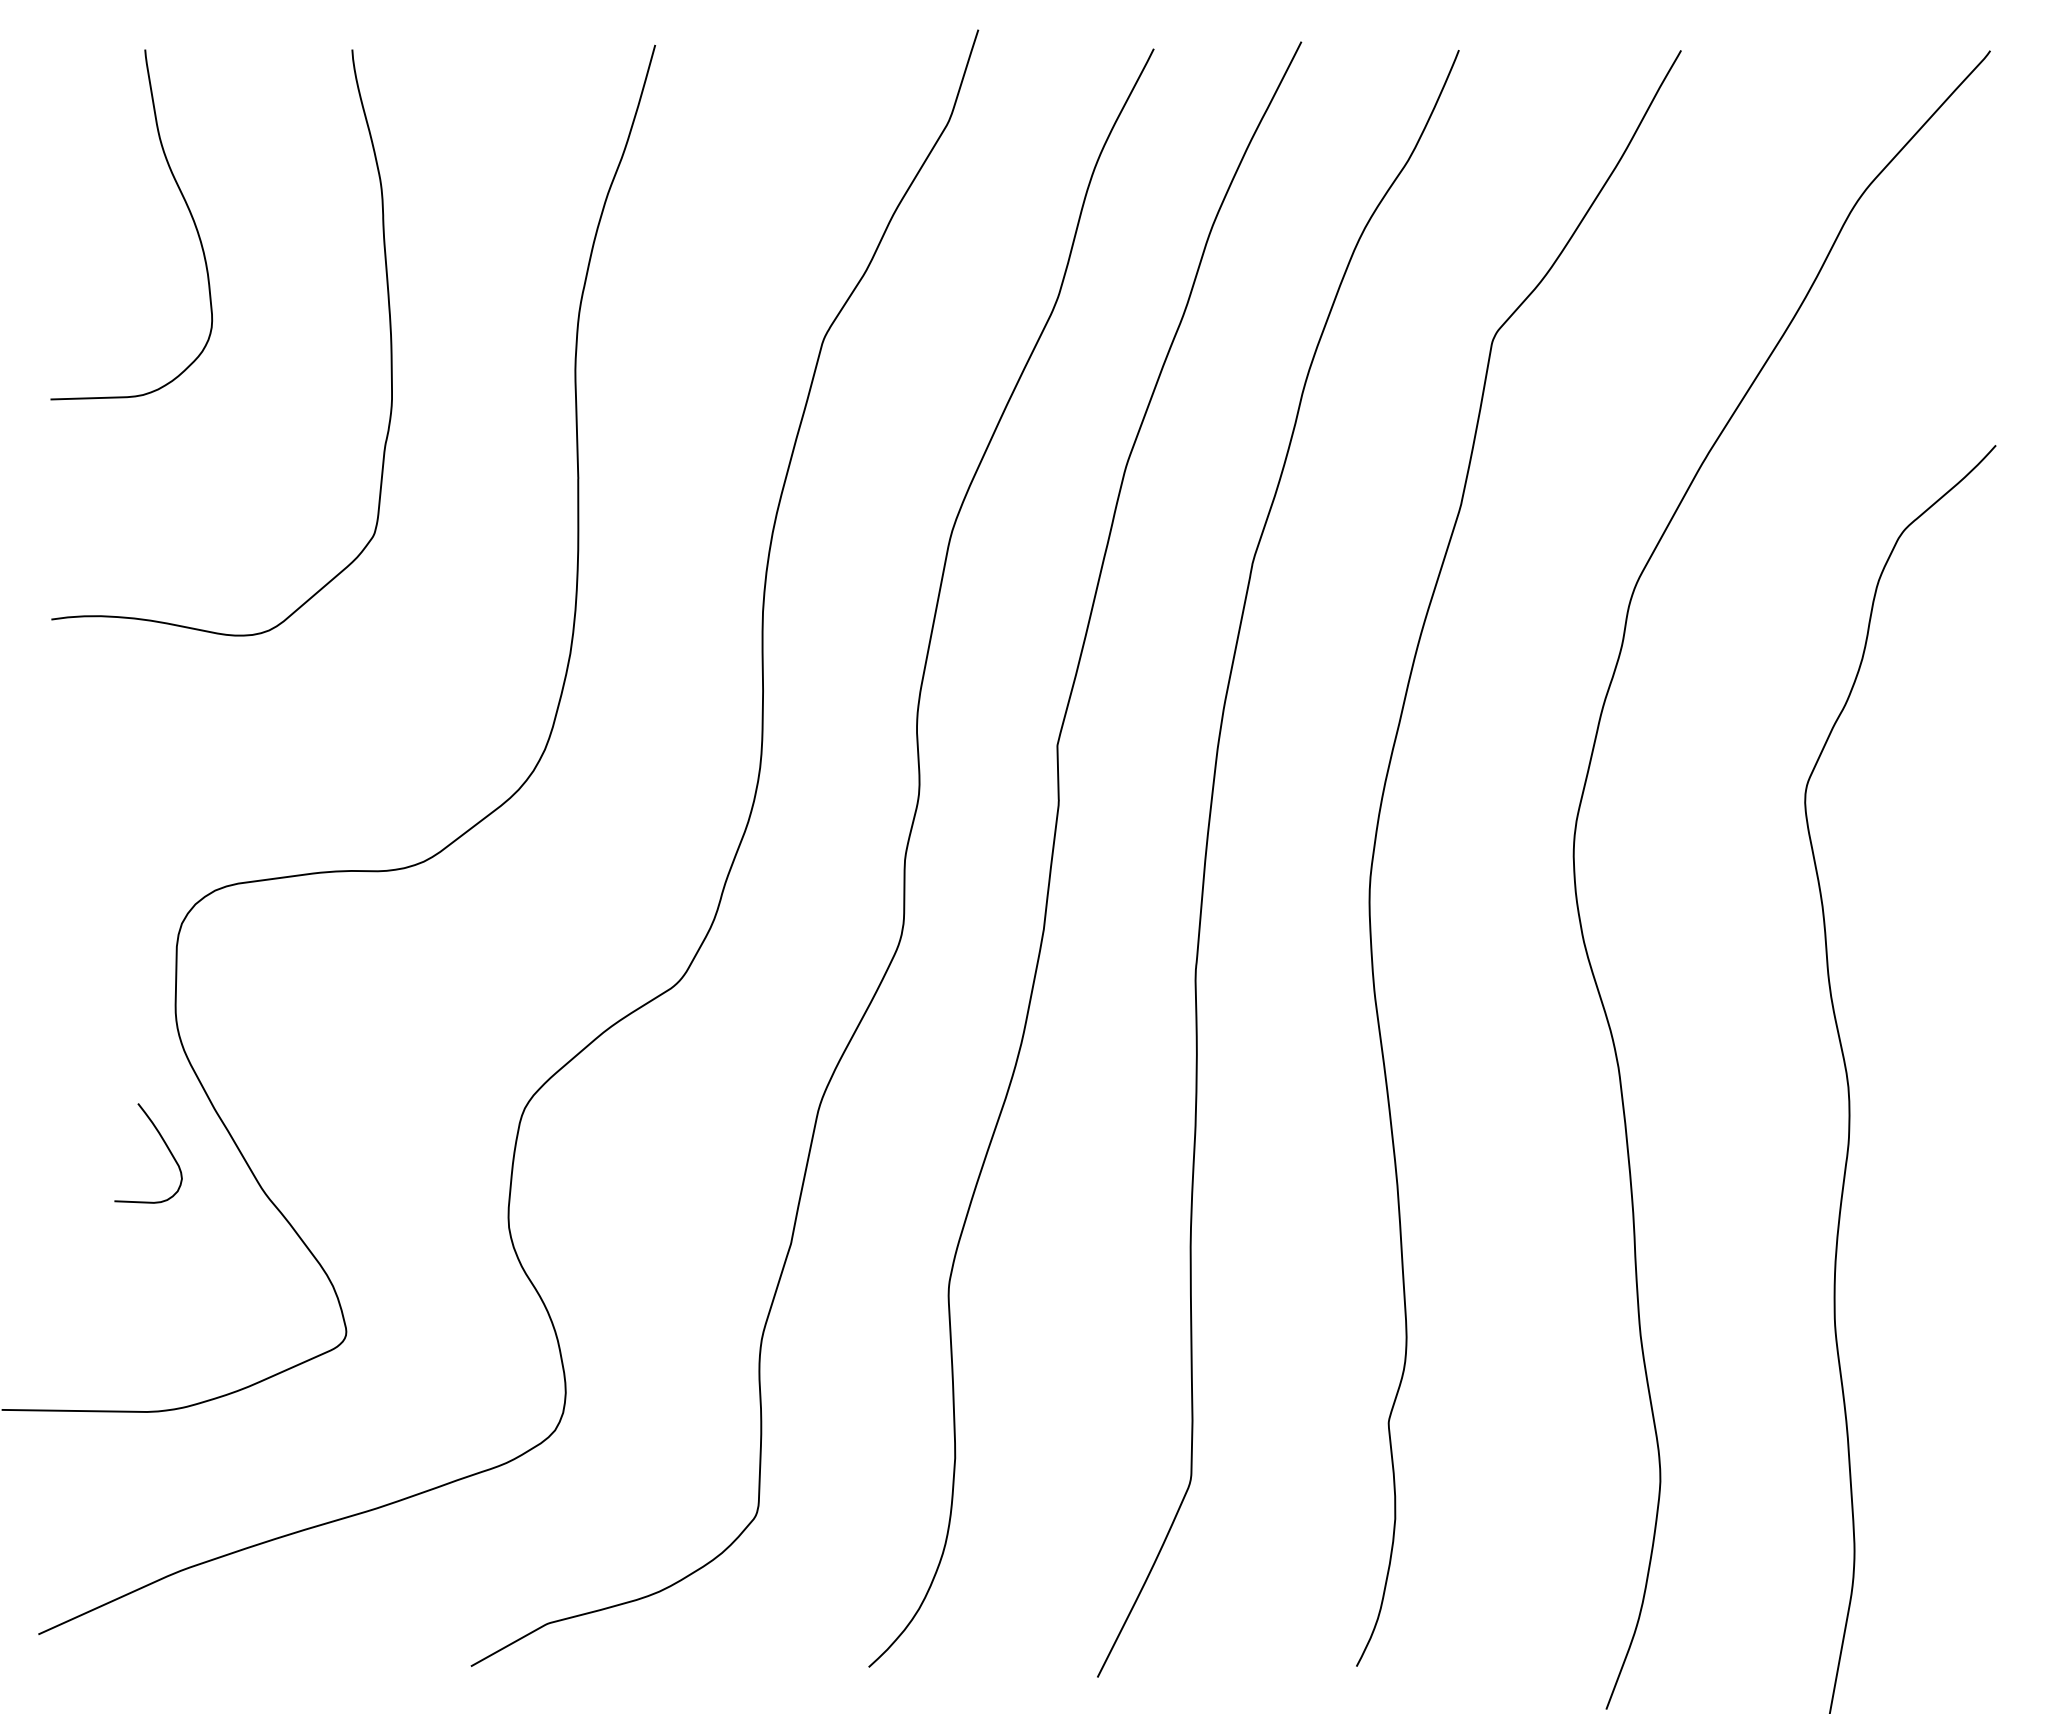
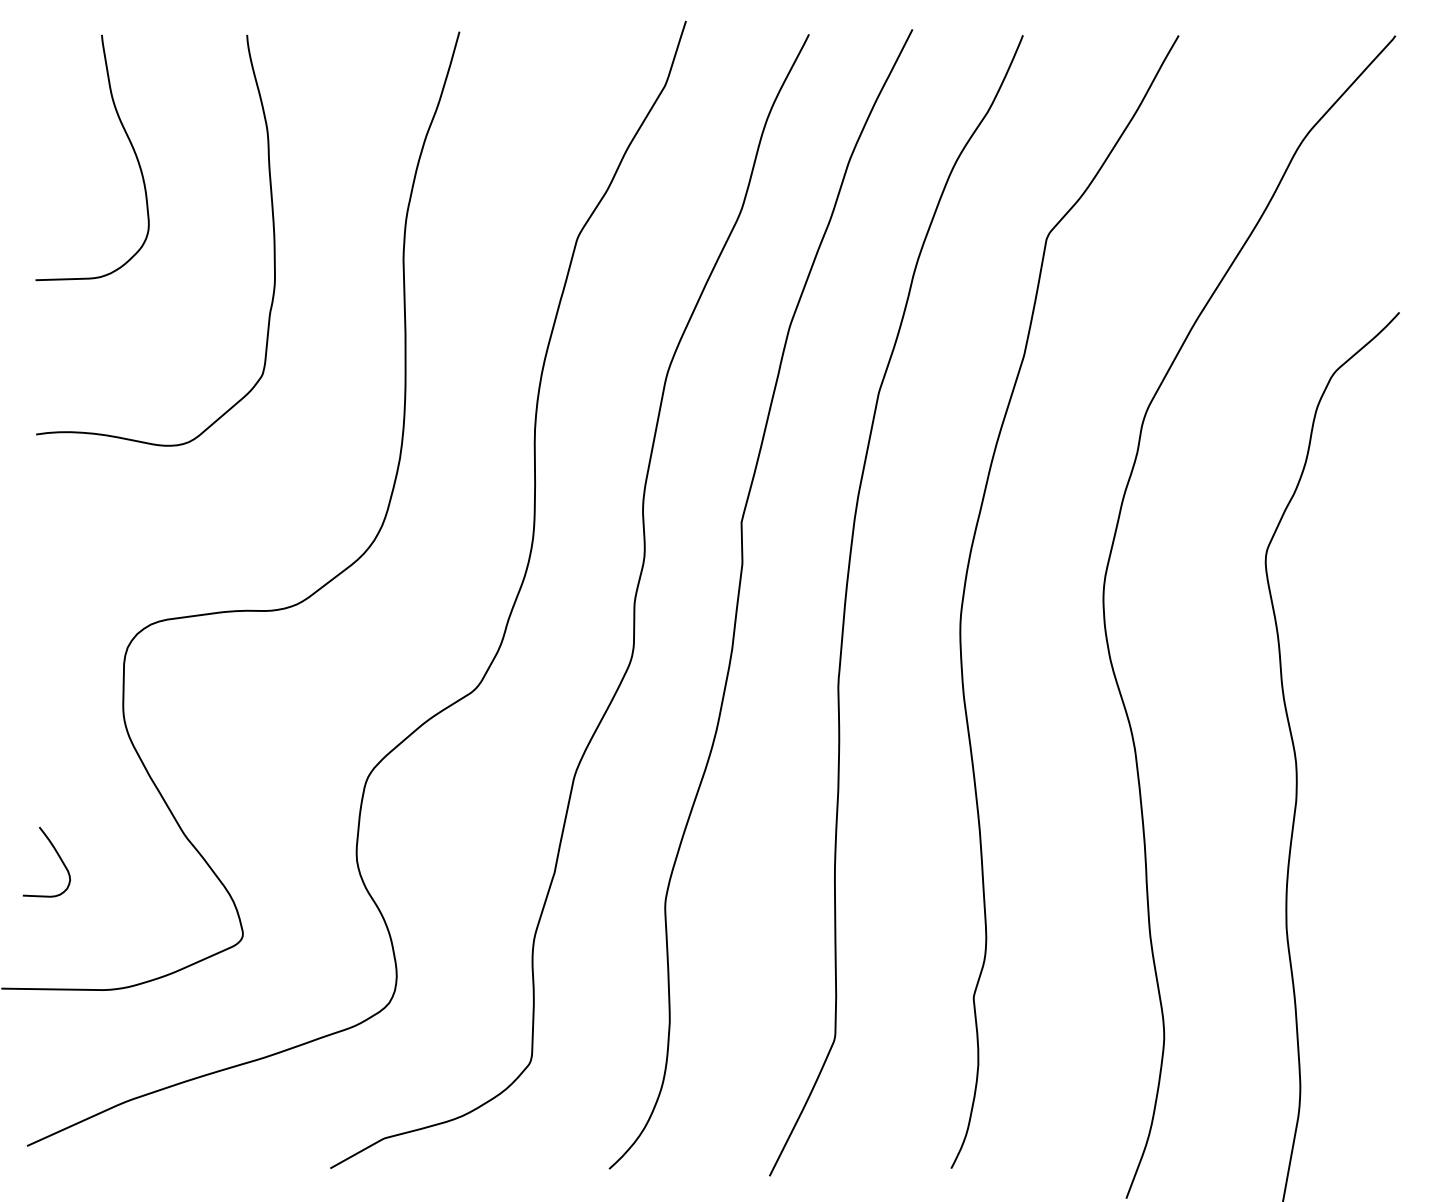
curve: (163, 1142) -> (57, 854), moved

